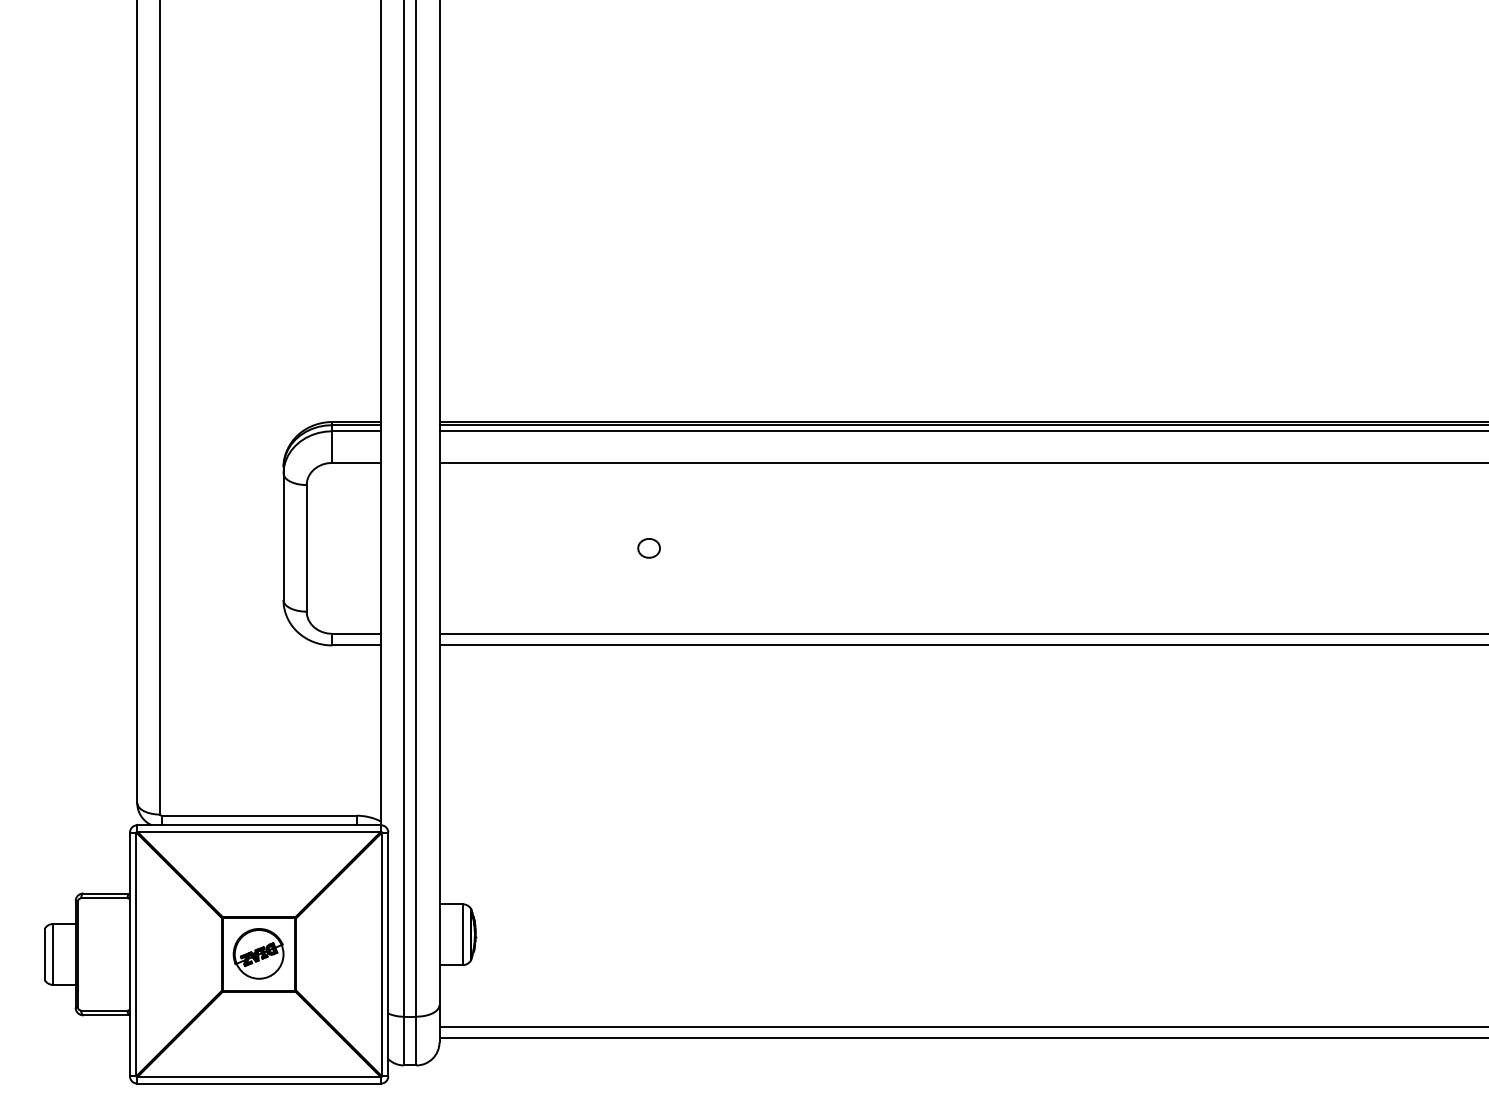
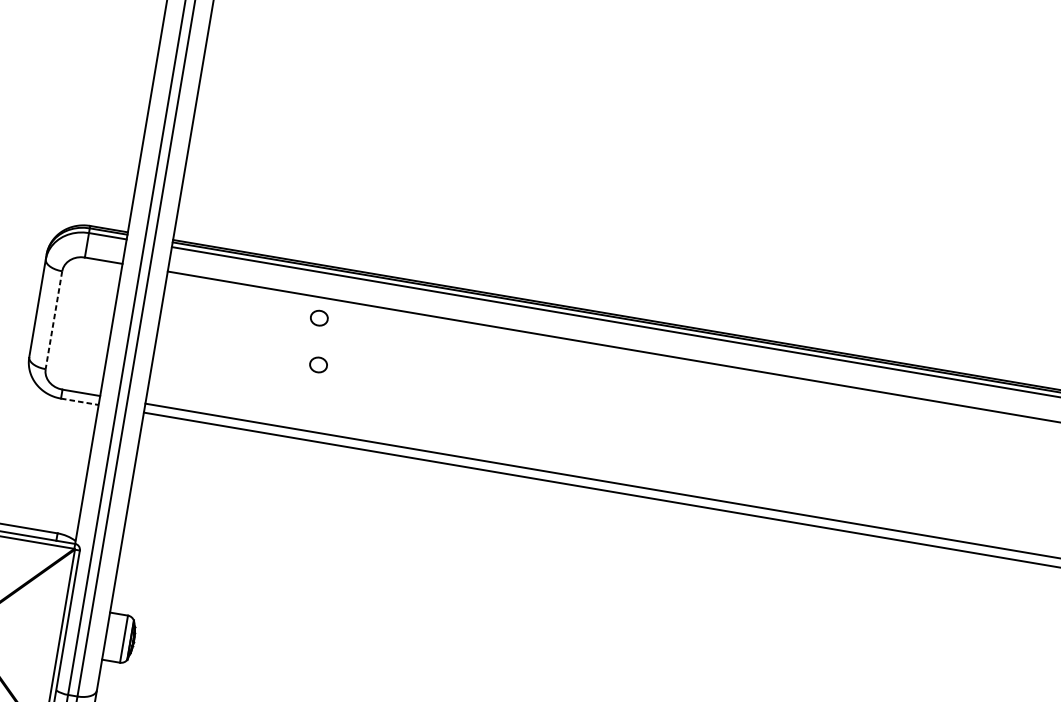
part: (639, 489) -> (318, 318), added
line: (306, 548) -> (53, 320), solid -> dashed
line: (357, 645) -> (80, 401), solid -> dashed

